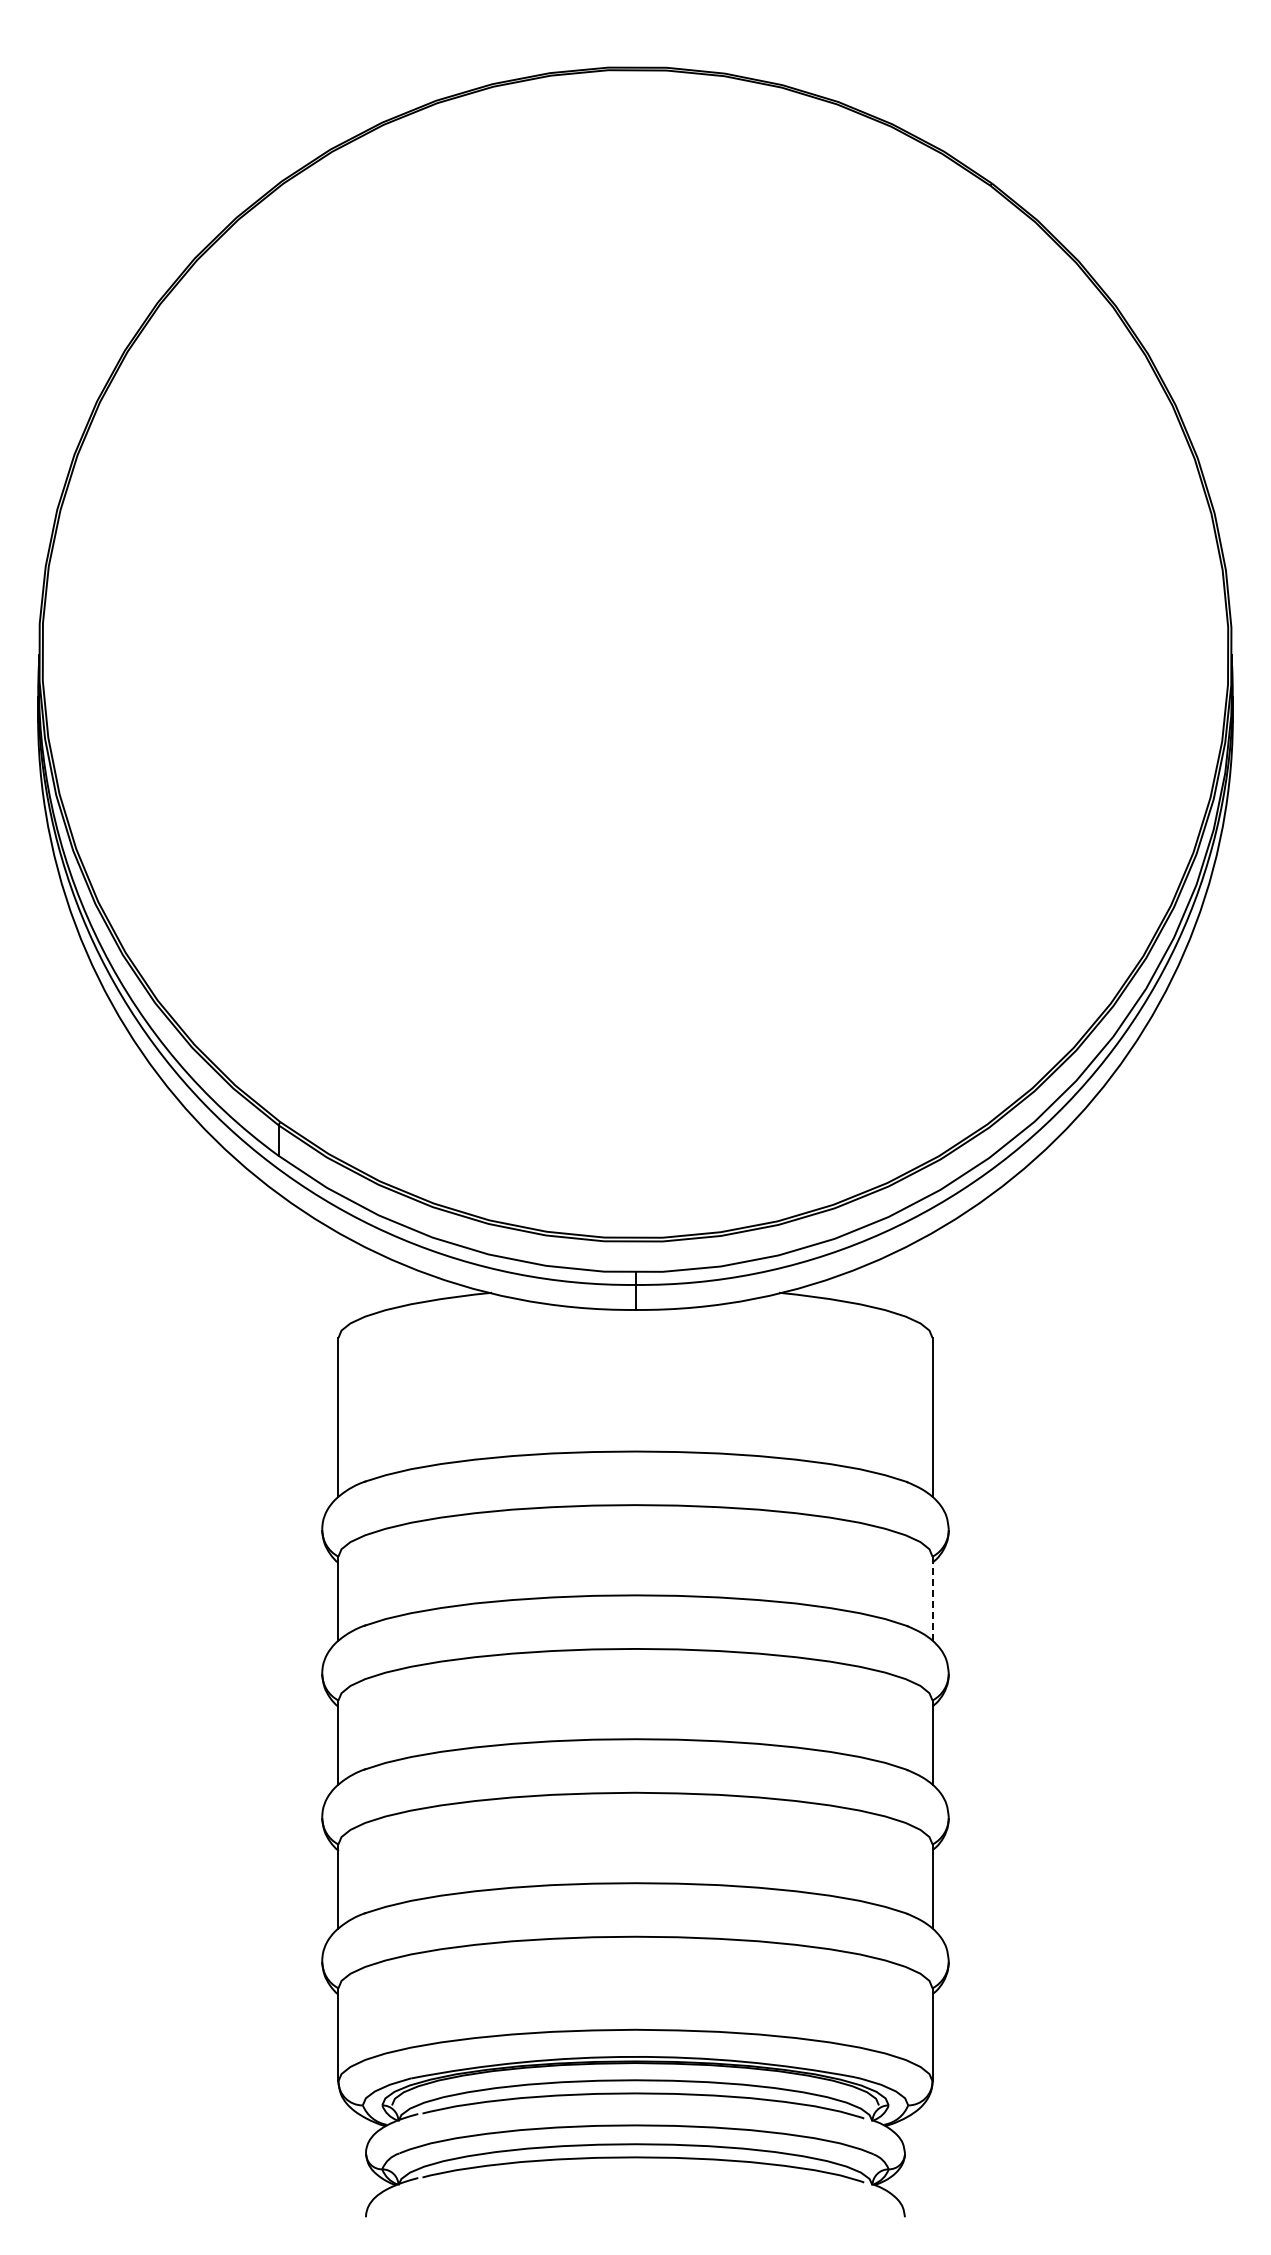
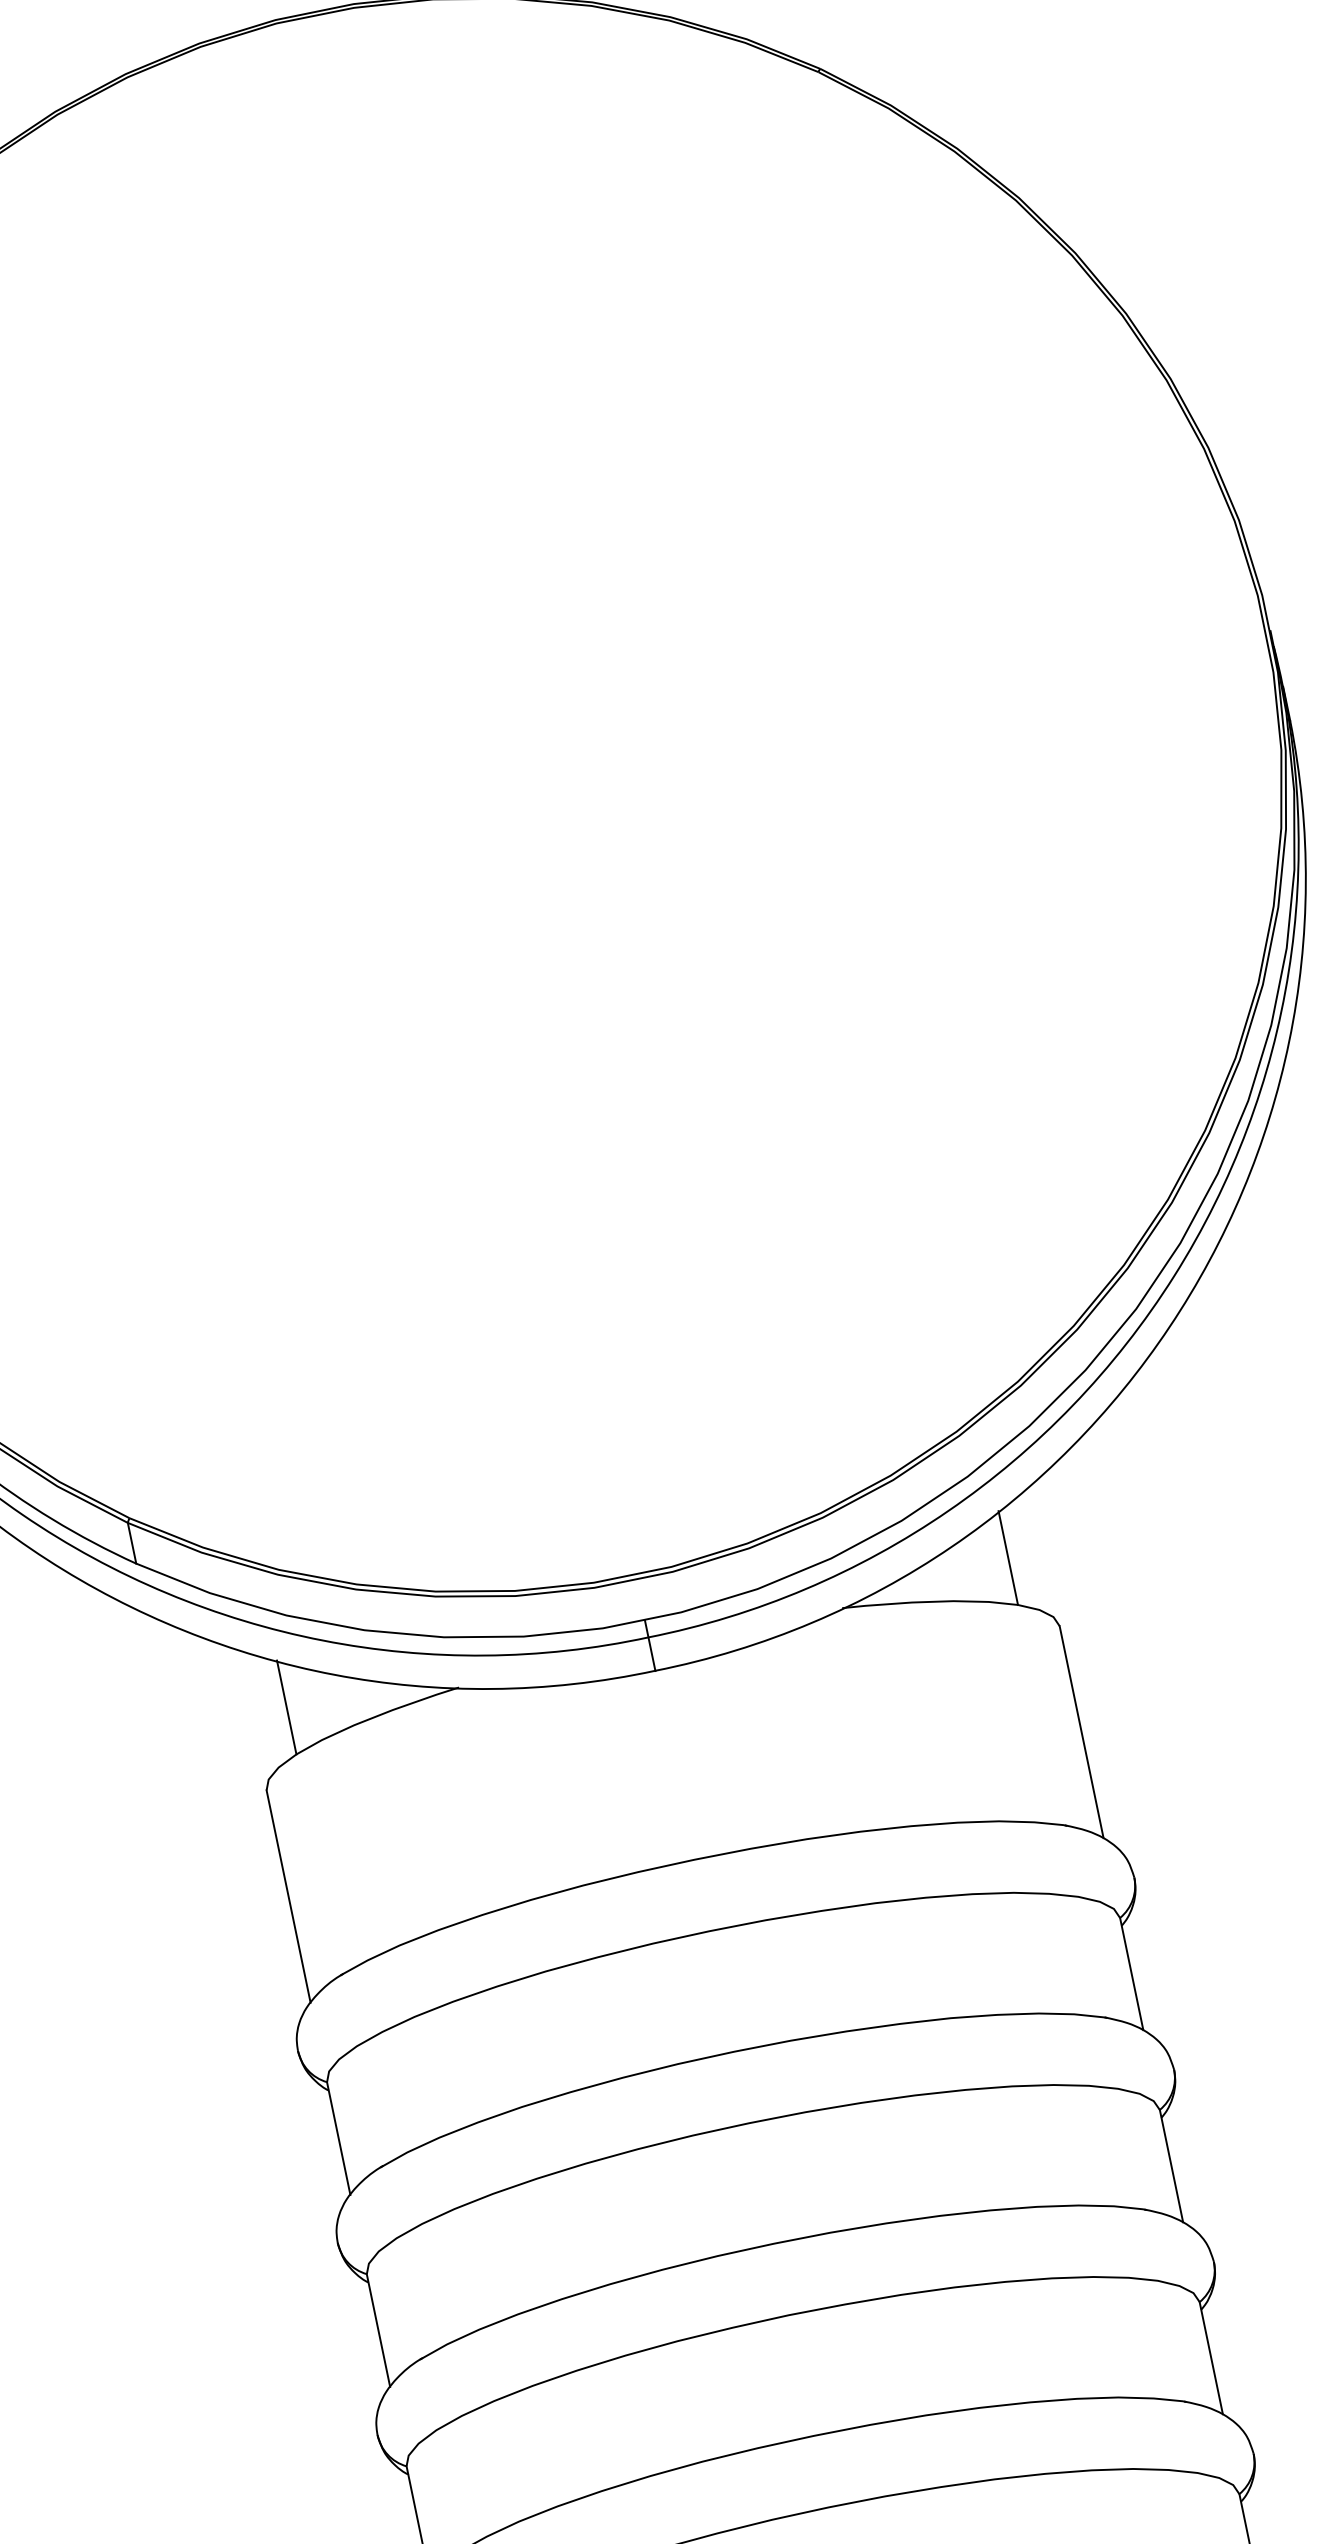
line: (365, 1281) -> (287, 1707), added
line: (905, 1281) -> (1007, 1558), added
line: (932, 1598) -> (1131, 1973), dashed -> solid

